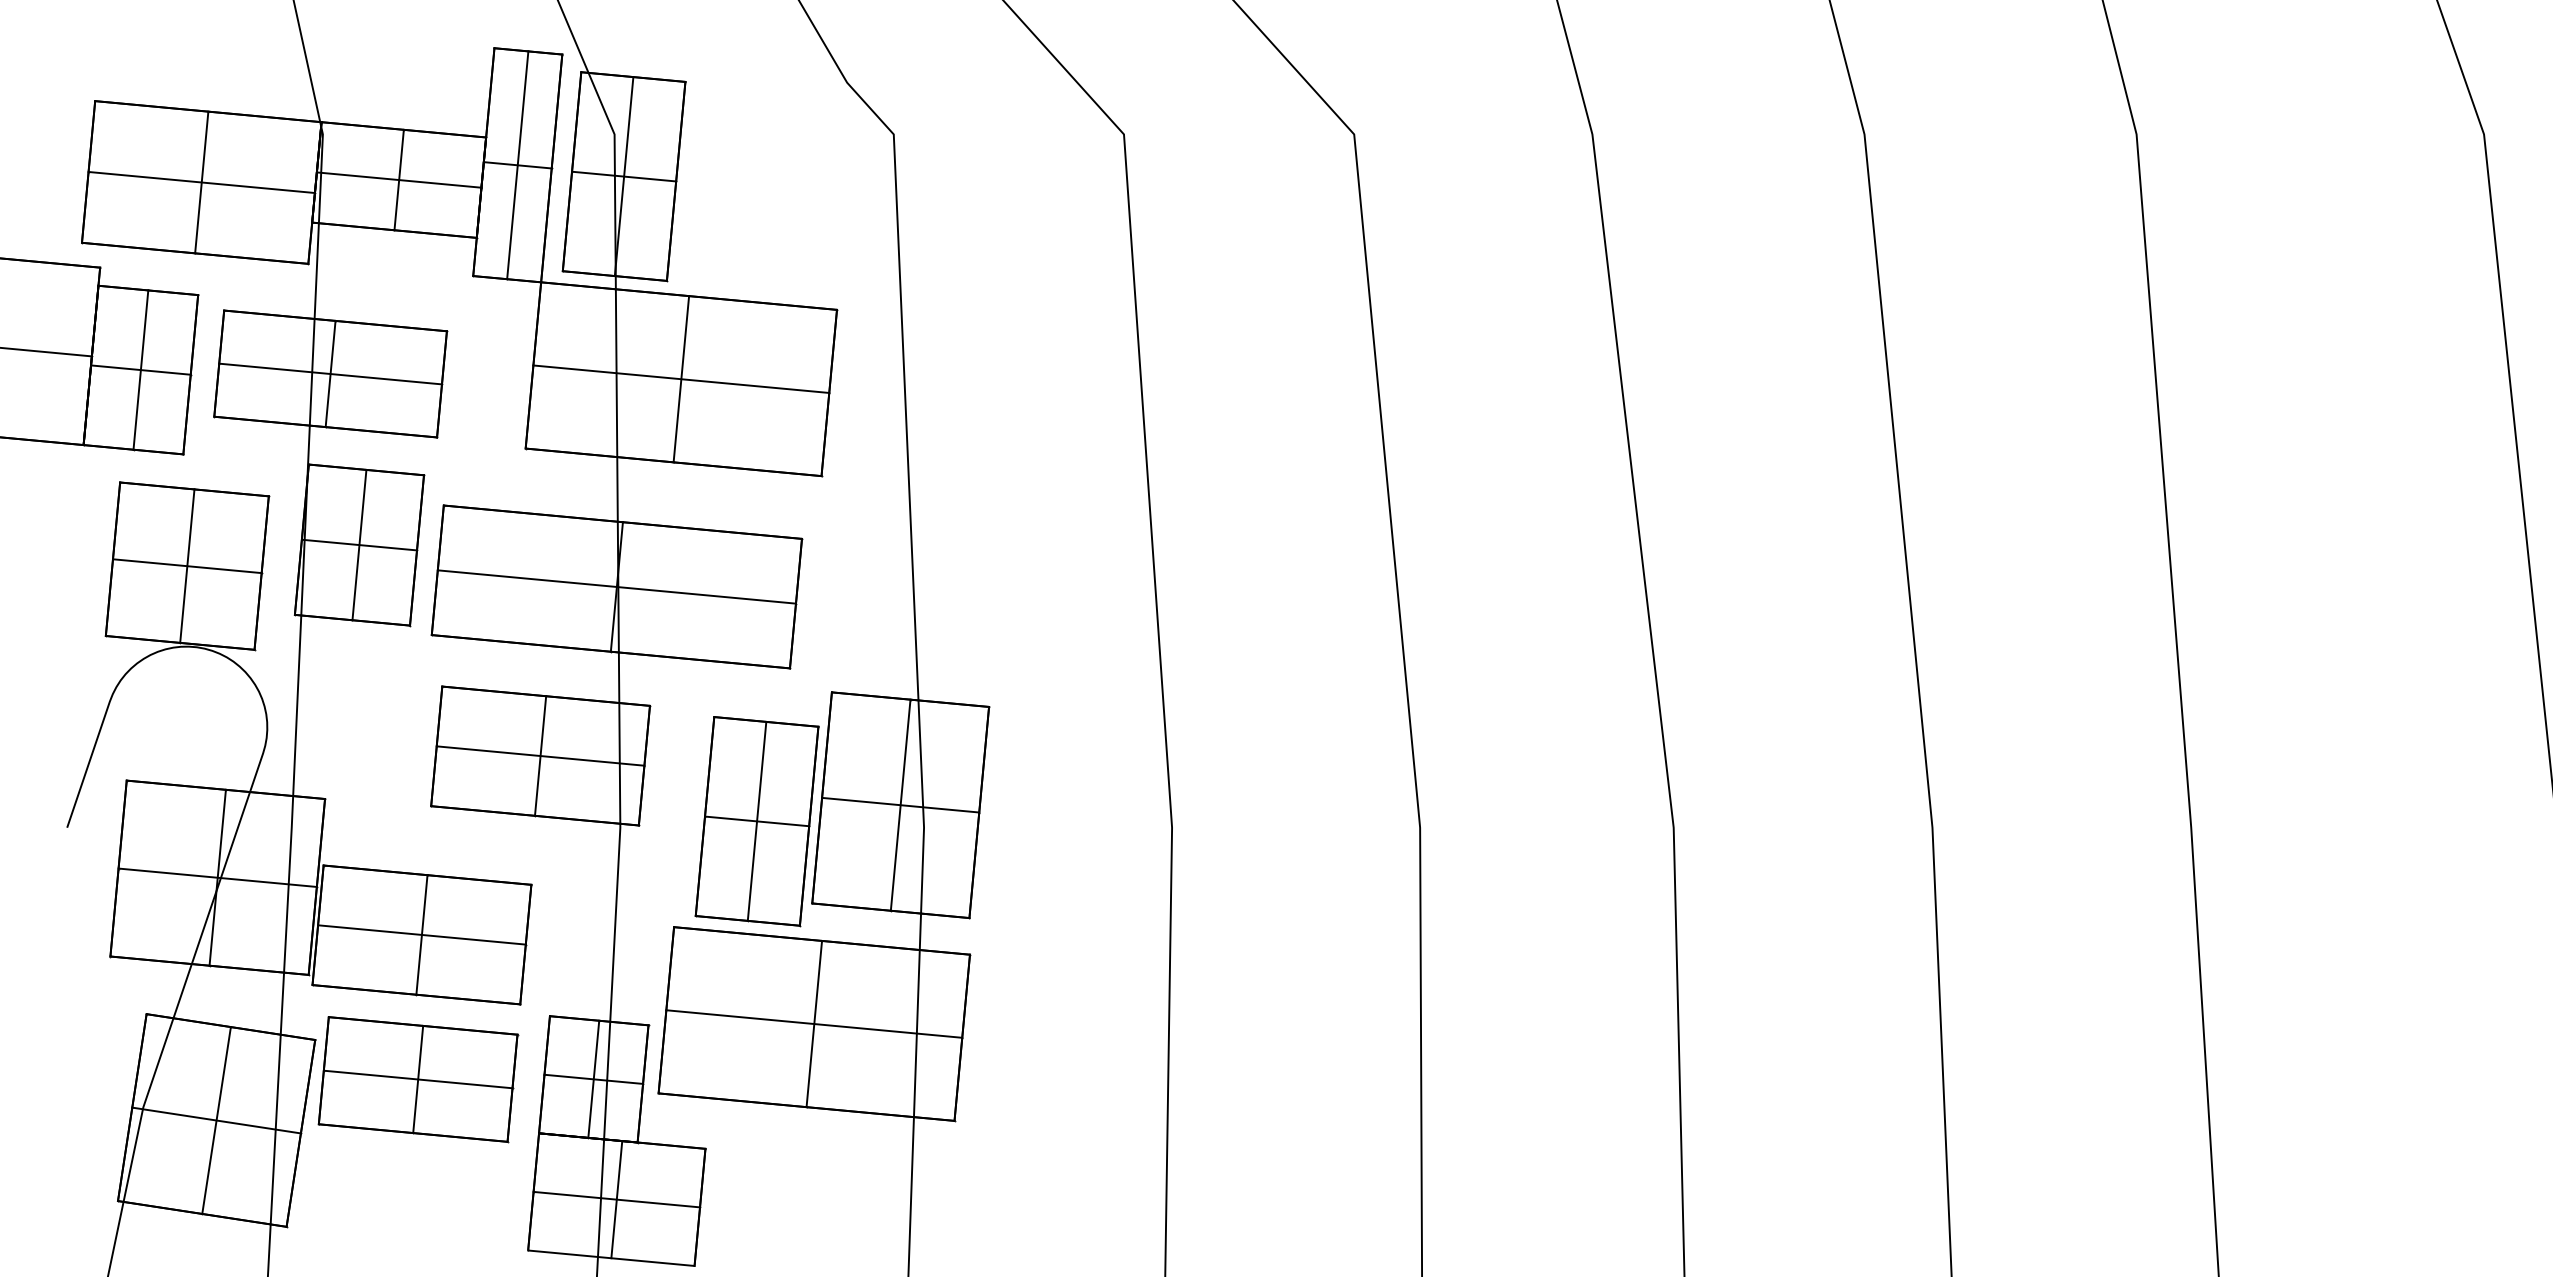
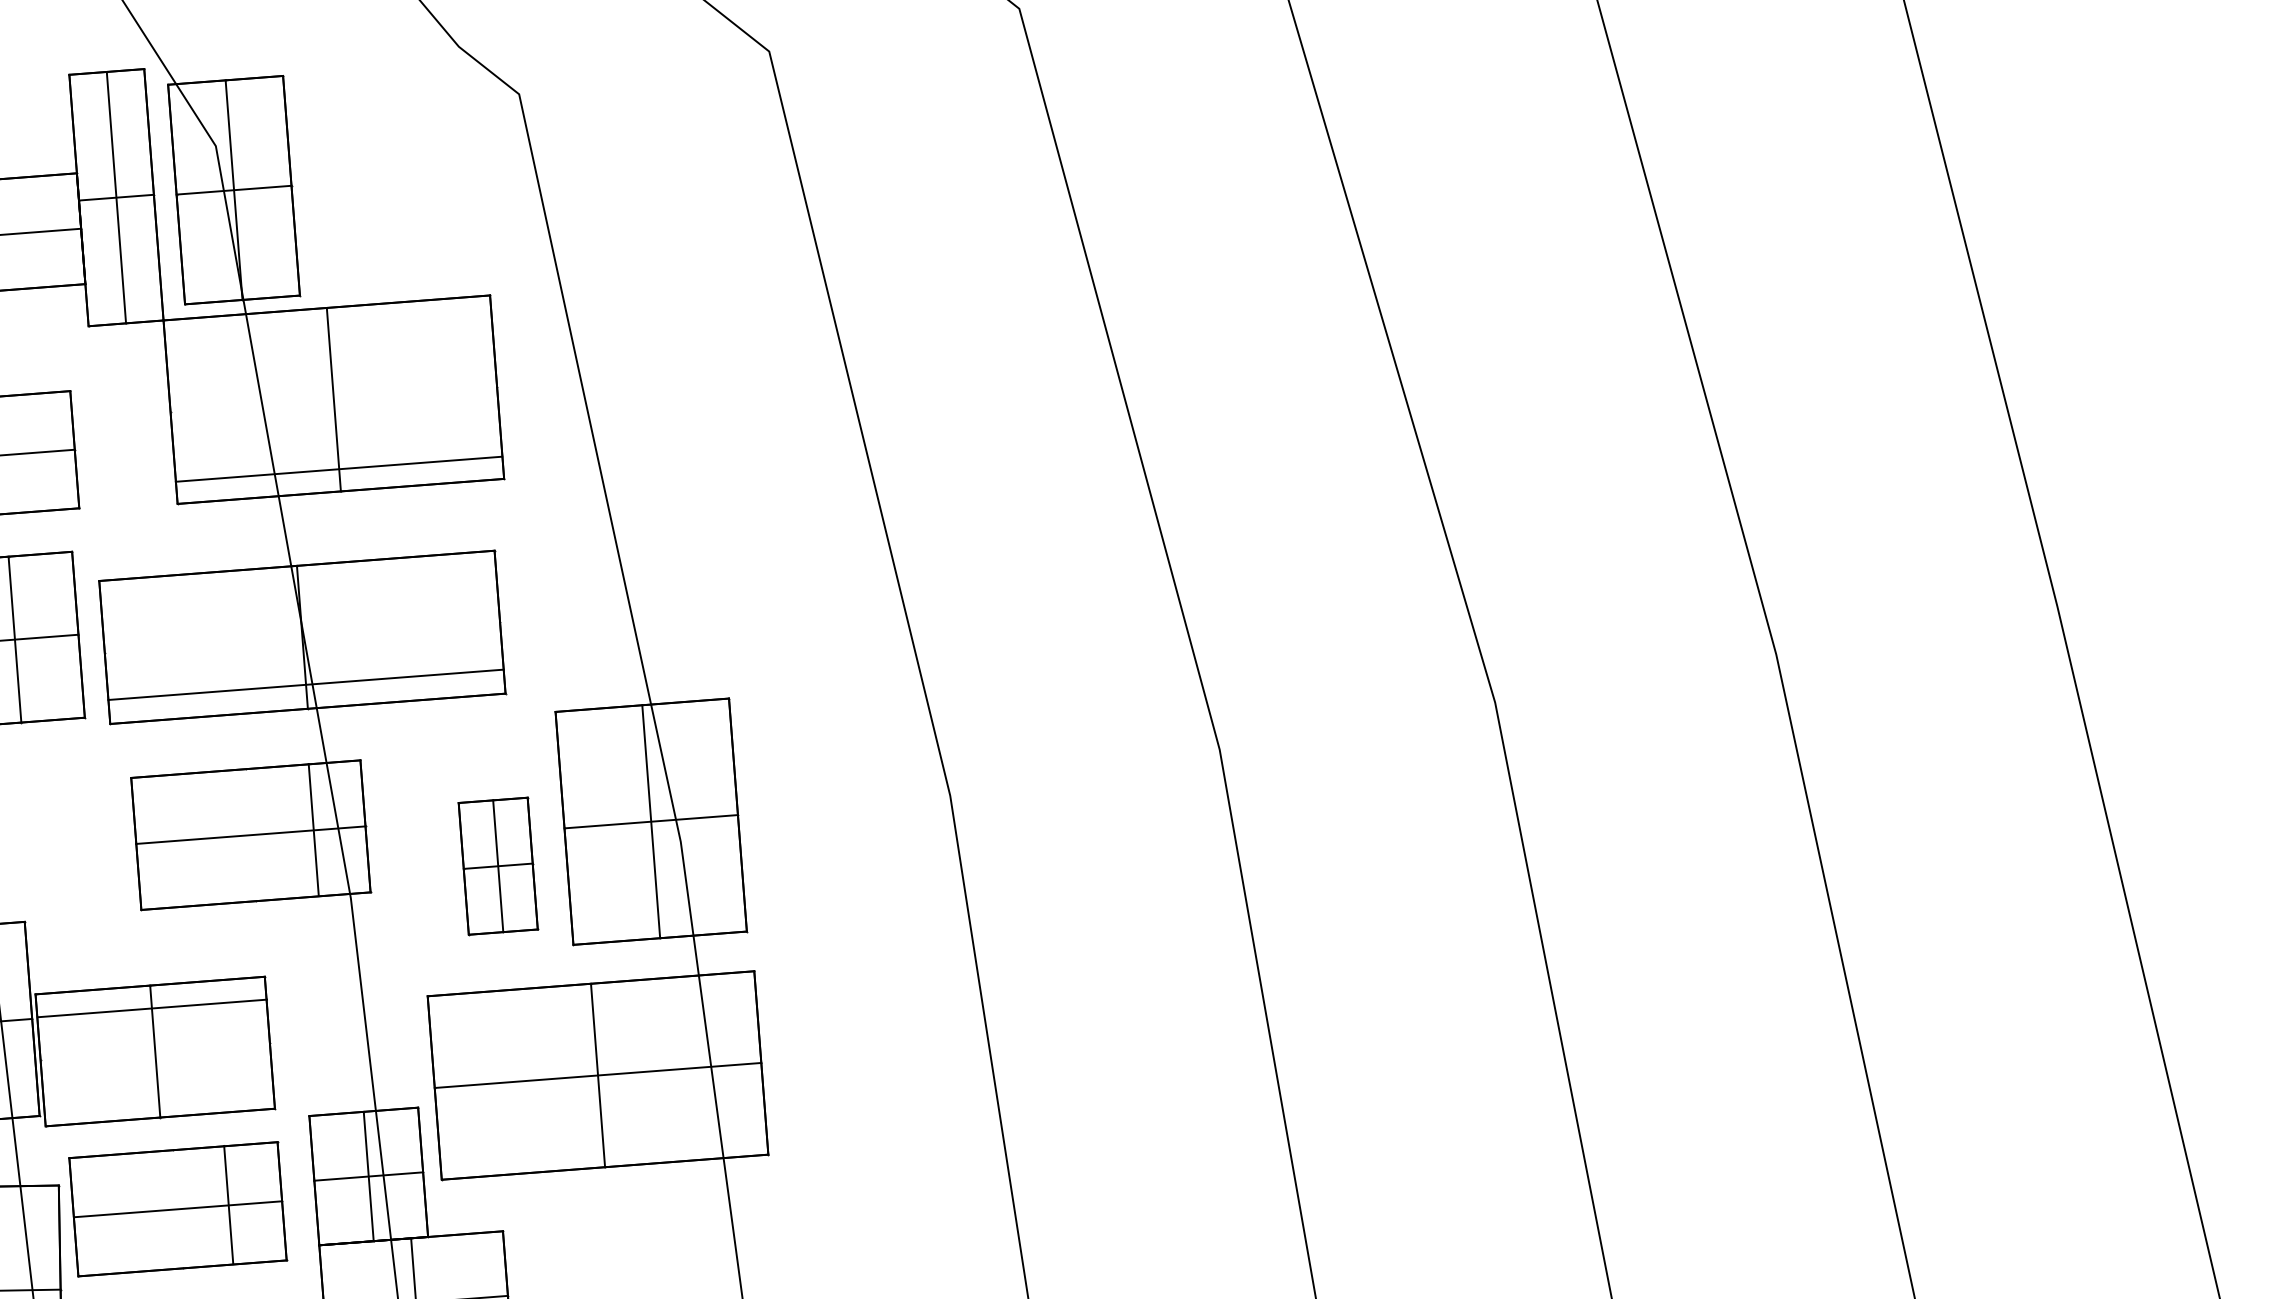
line: (681, 378) -> (339, 468), moved
line: (616, 586) -> (305, 684), moved
line: (540, 755) -> (313, 829), moved
part: (756, 821) -> (497, 866), size x0.6
line: (421, 934) -> (151, 1008), moved
line: (418, 1079) -> (229, 1205), moved

